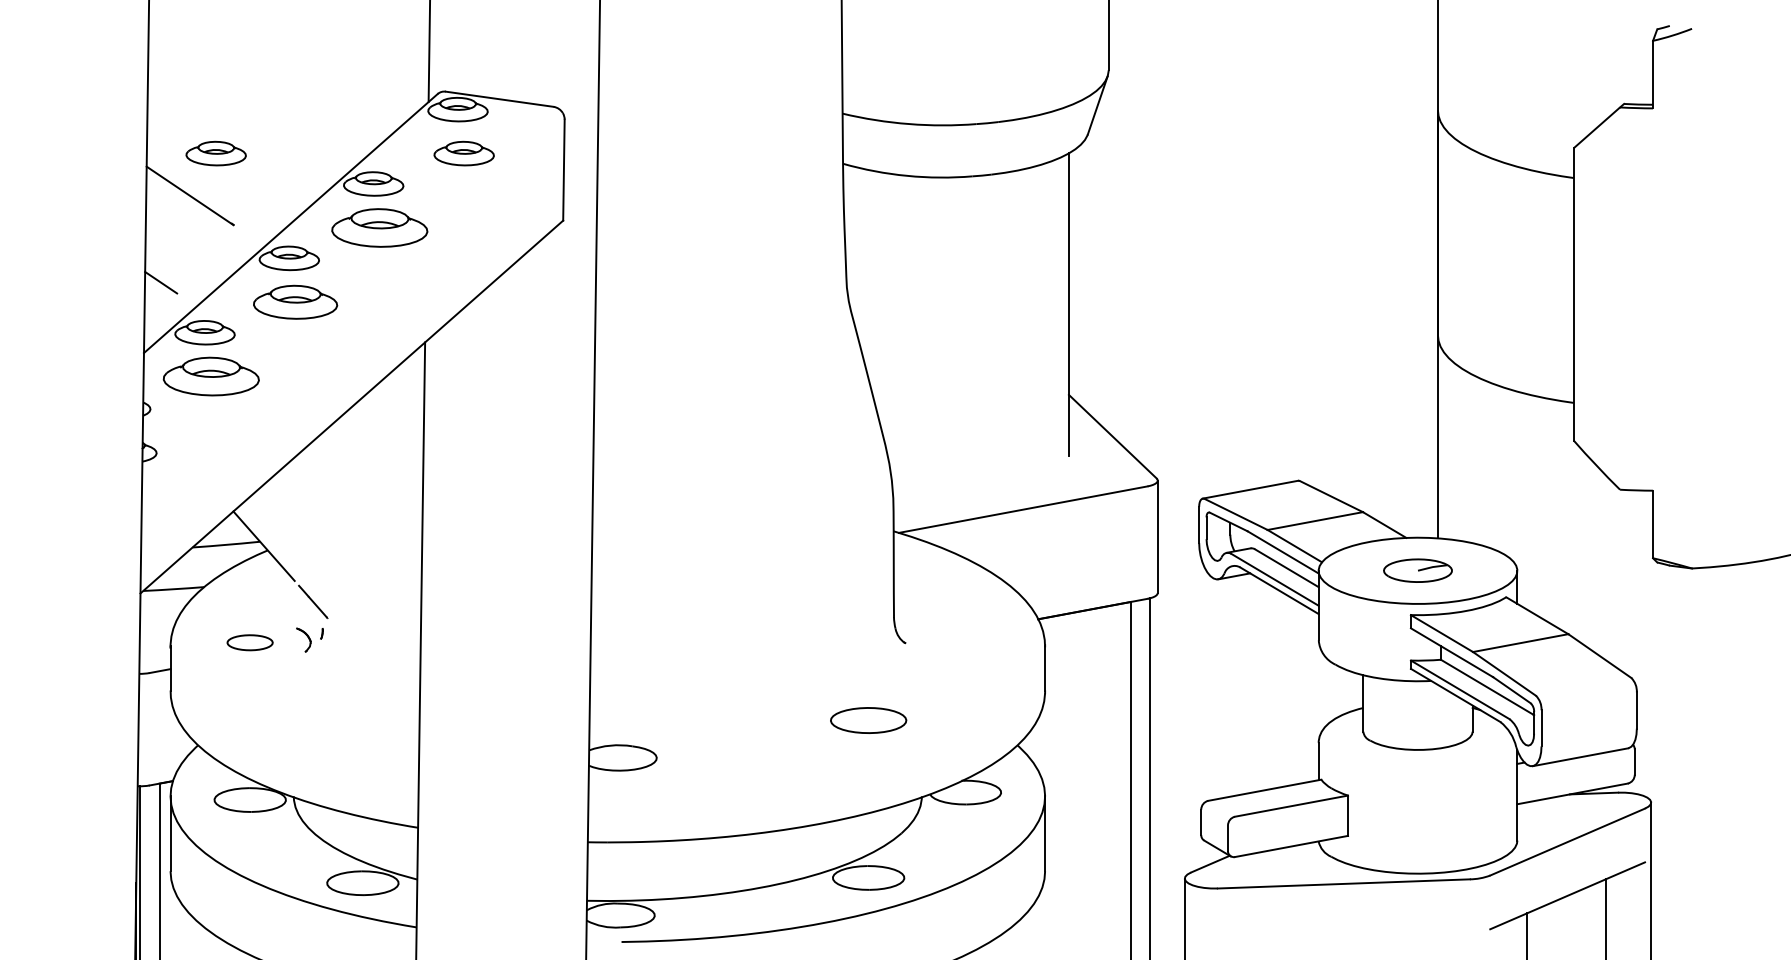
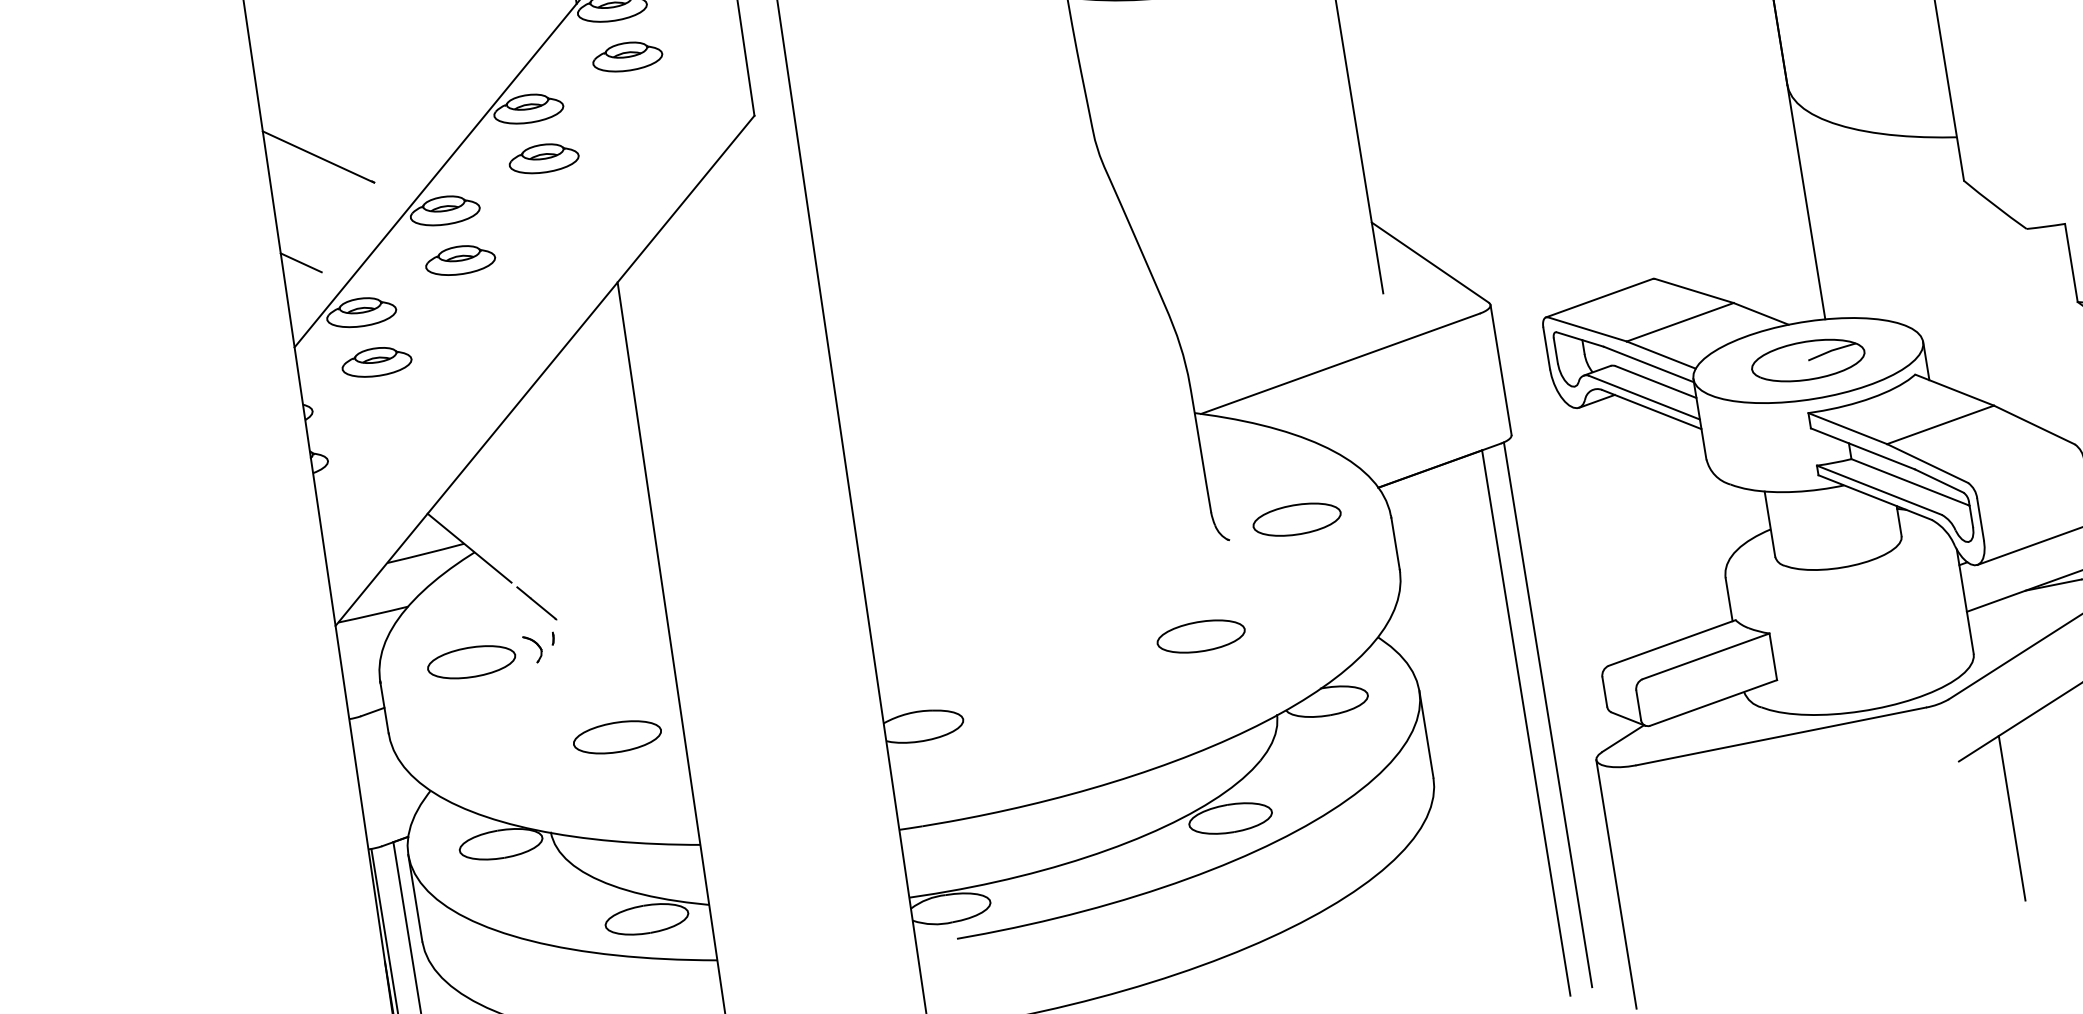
part: (215, 153) -> (339, 103), removed
part: (379, 227) -> (543, 158), size x0.62
part: (295, 302) -> (460, 260), size x0.71
part: (210, 376) -> (375, 362), size x0.62
part: (1417, 570) -> (1807, 360), size x1.43
part: (964, 634) -> (1295, 519), added
part: (249, 642) -> (470, 662), size x1.67
part: (362, 725) -> (616, 737), added

